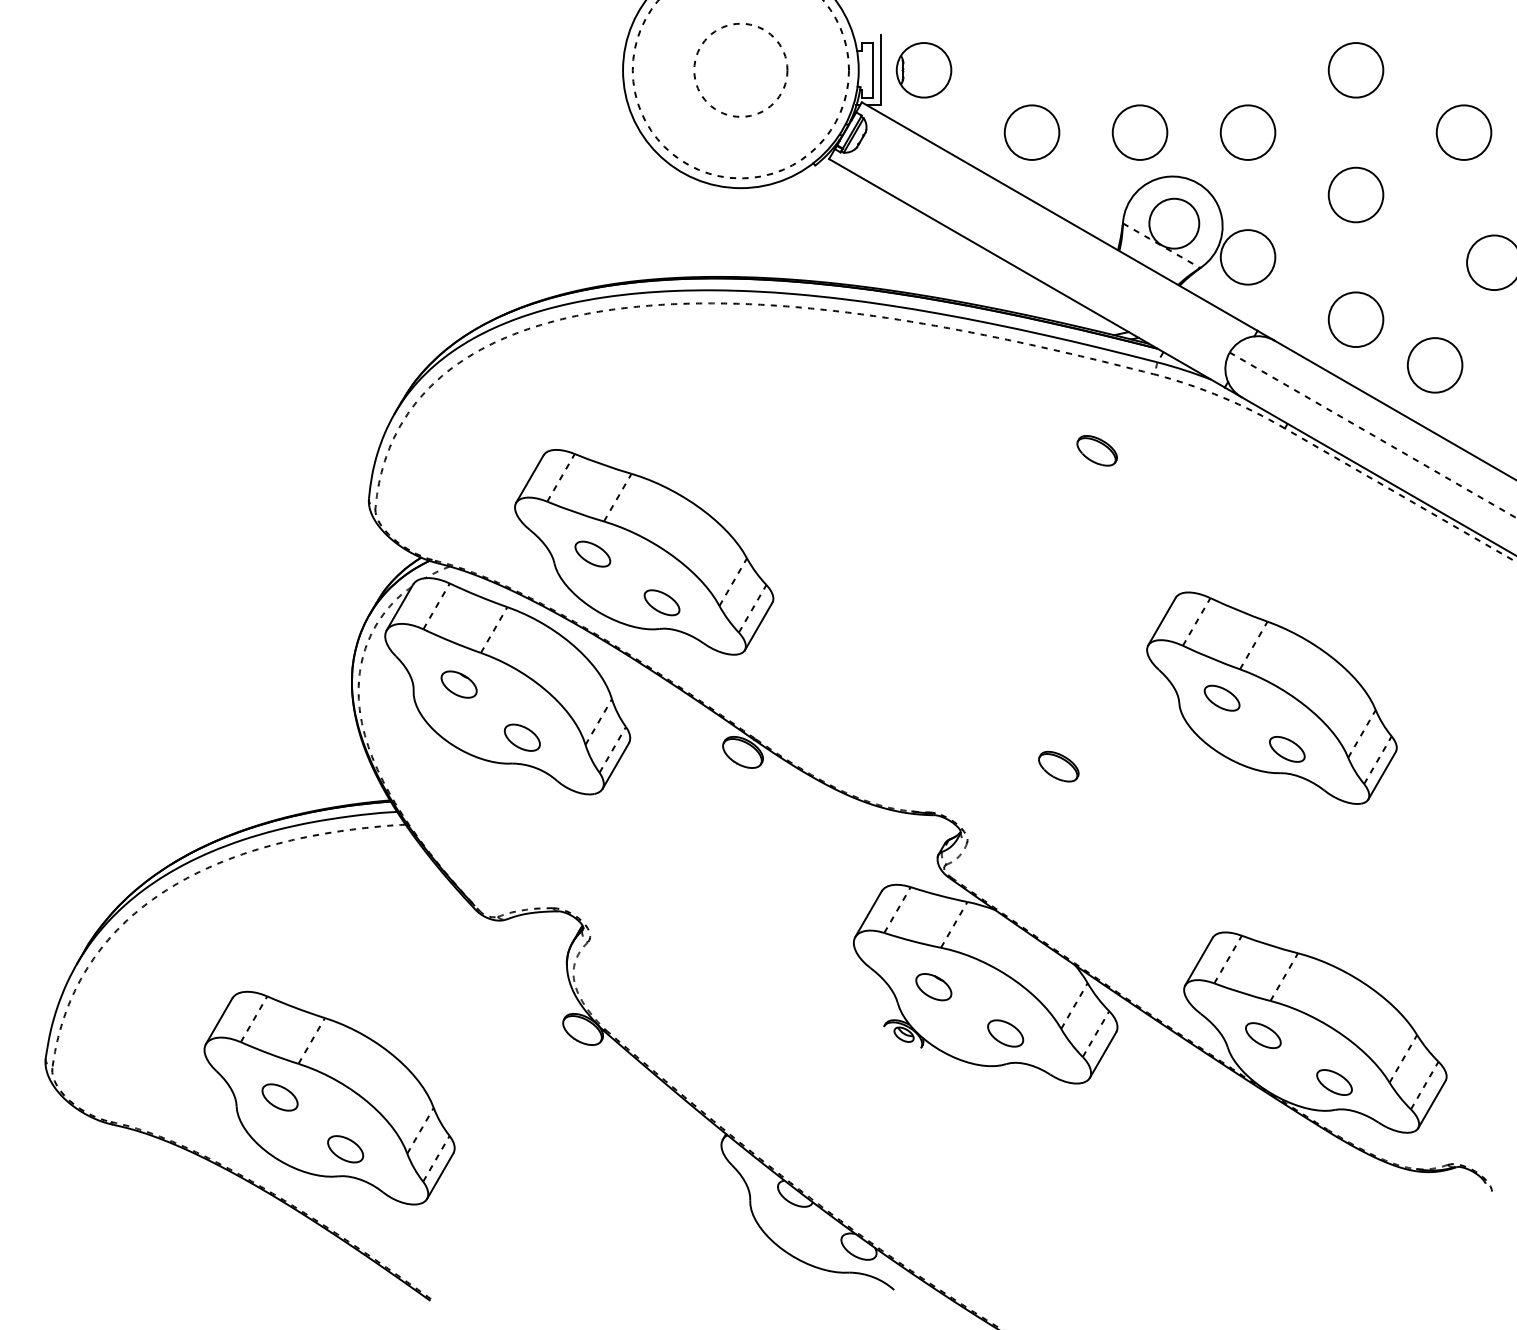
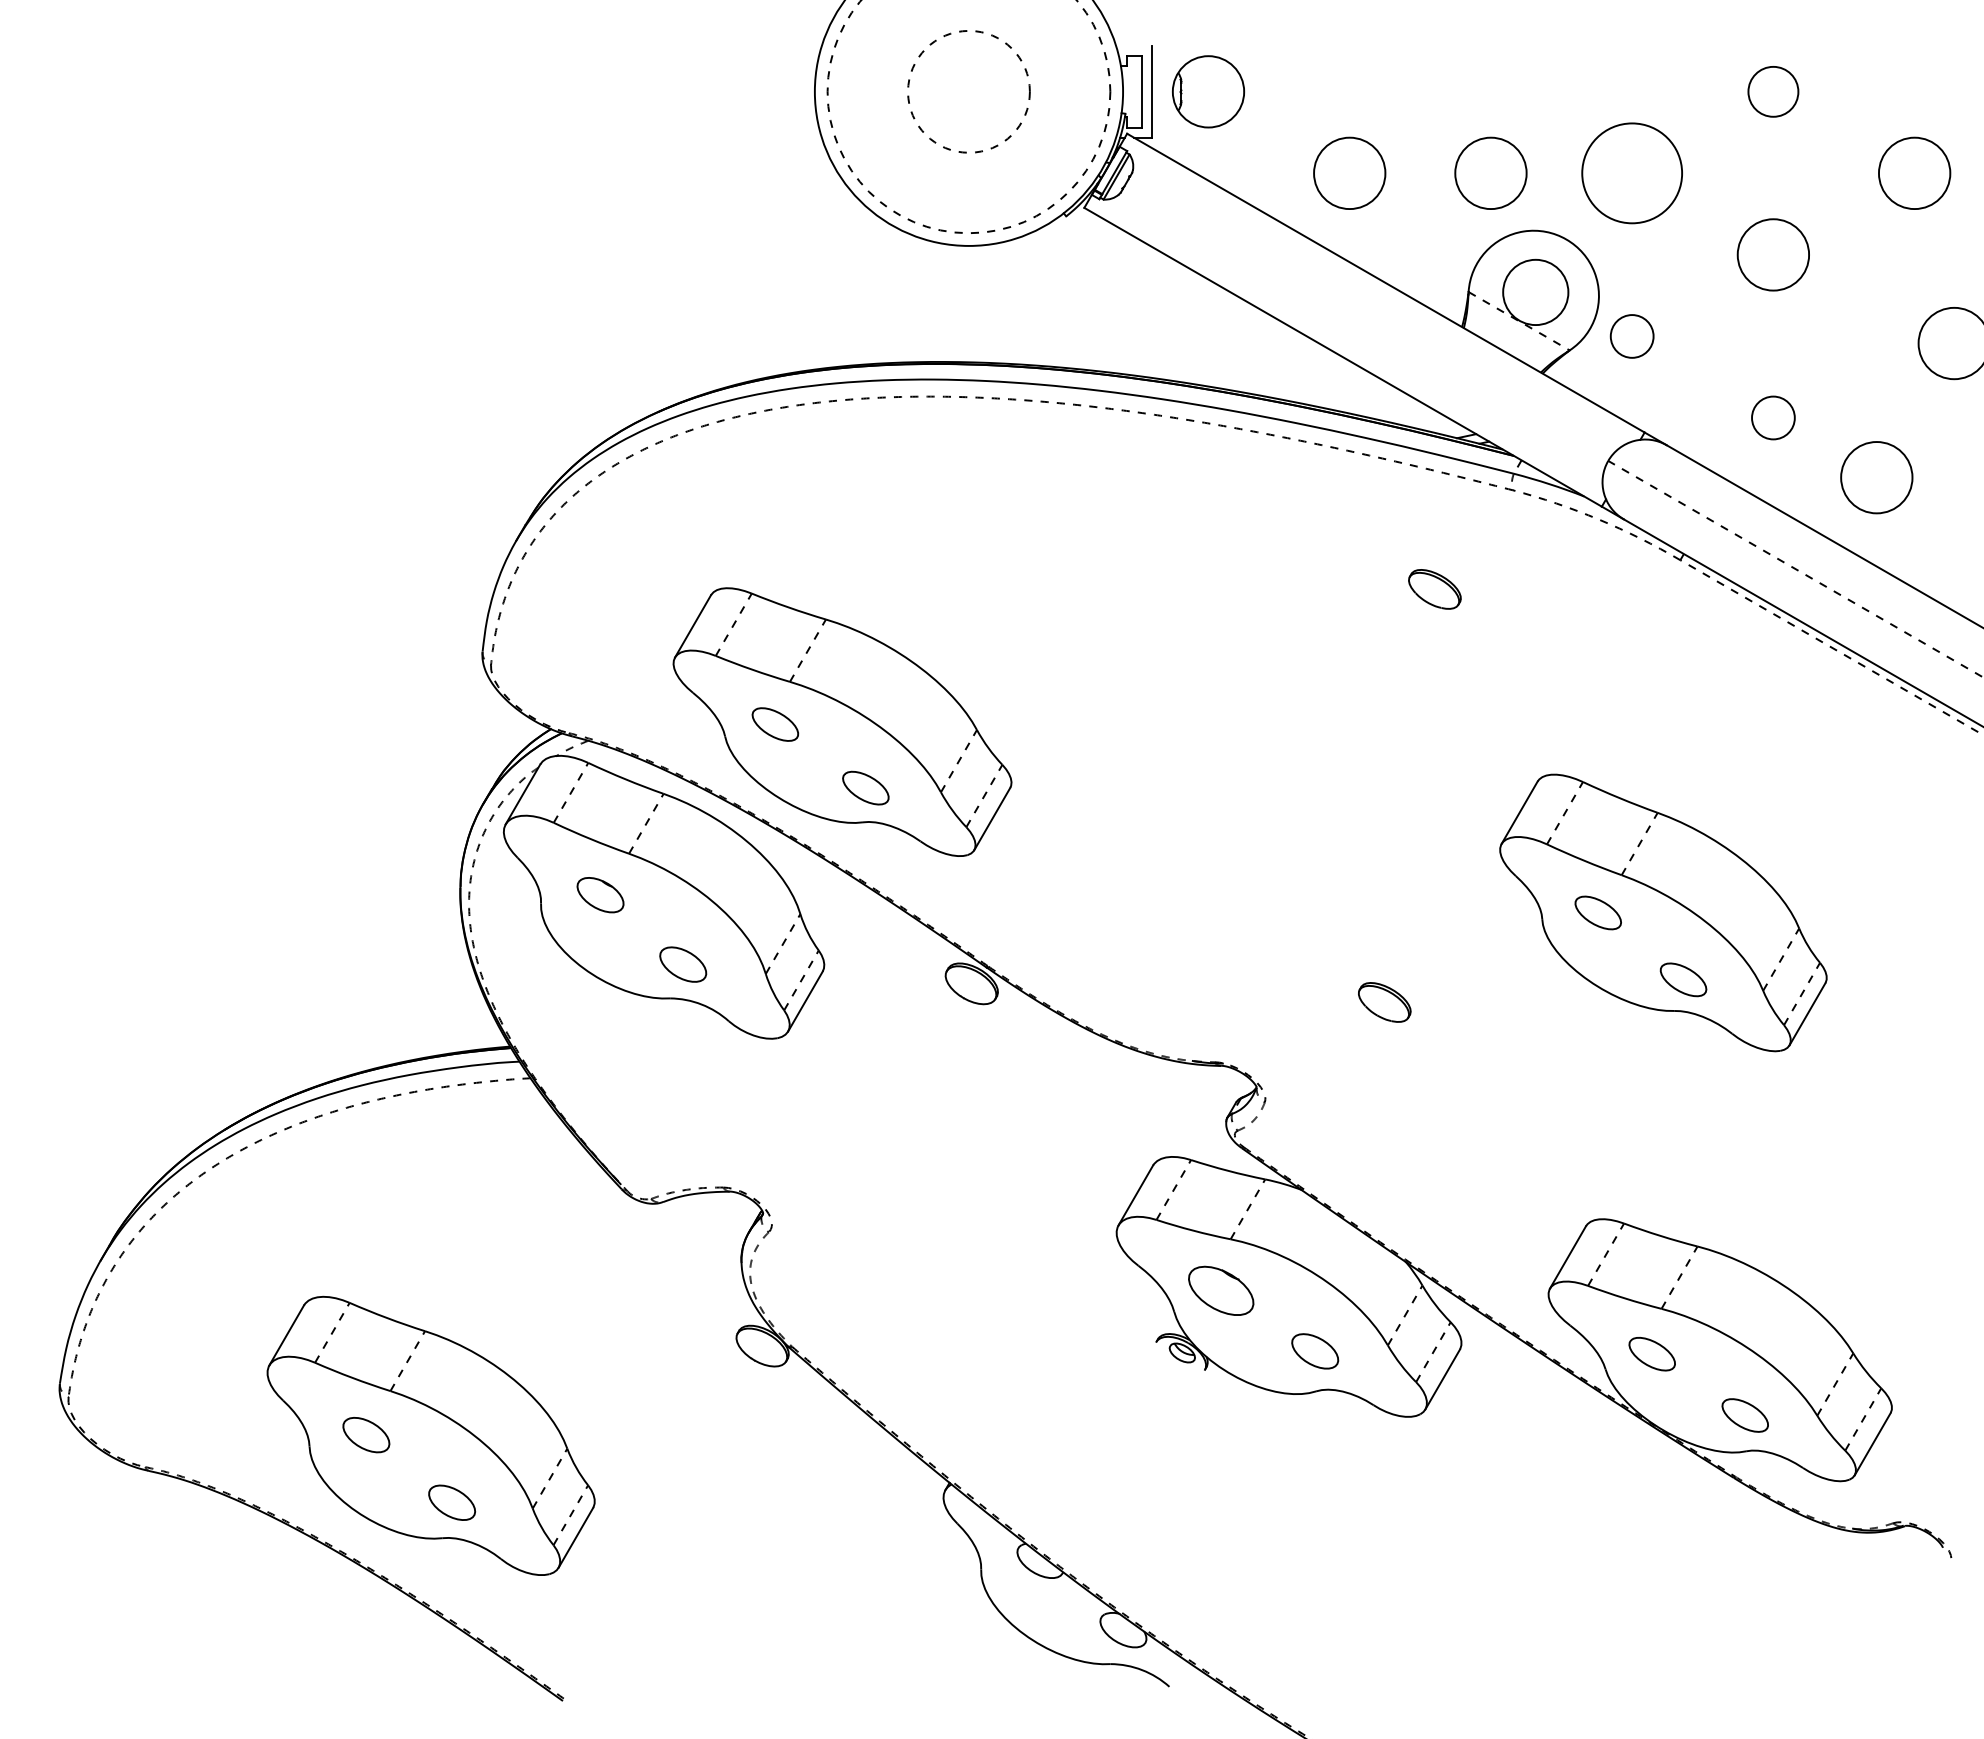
circle: (1356, 70) -> (1773, 91), size x0.7
circle: (1247, 132) -> (1631, 173), size x1.4
circle: (1247, 257) -> (1631, 336), size x0.6
circle: (1356, 319) -> (1773, 417), size x0.6
part: (933, 986) -> (1221, 1290), size x1.4

